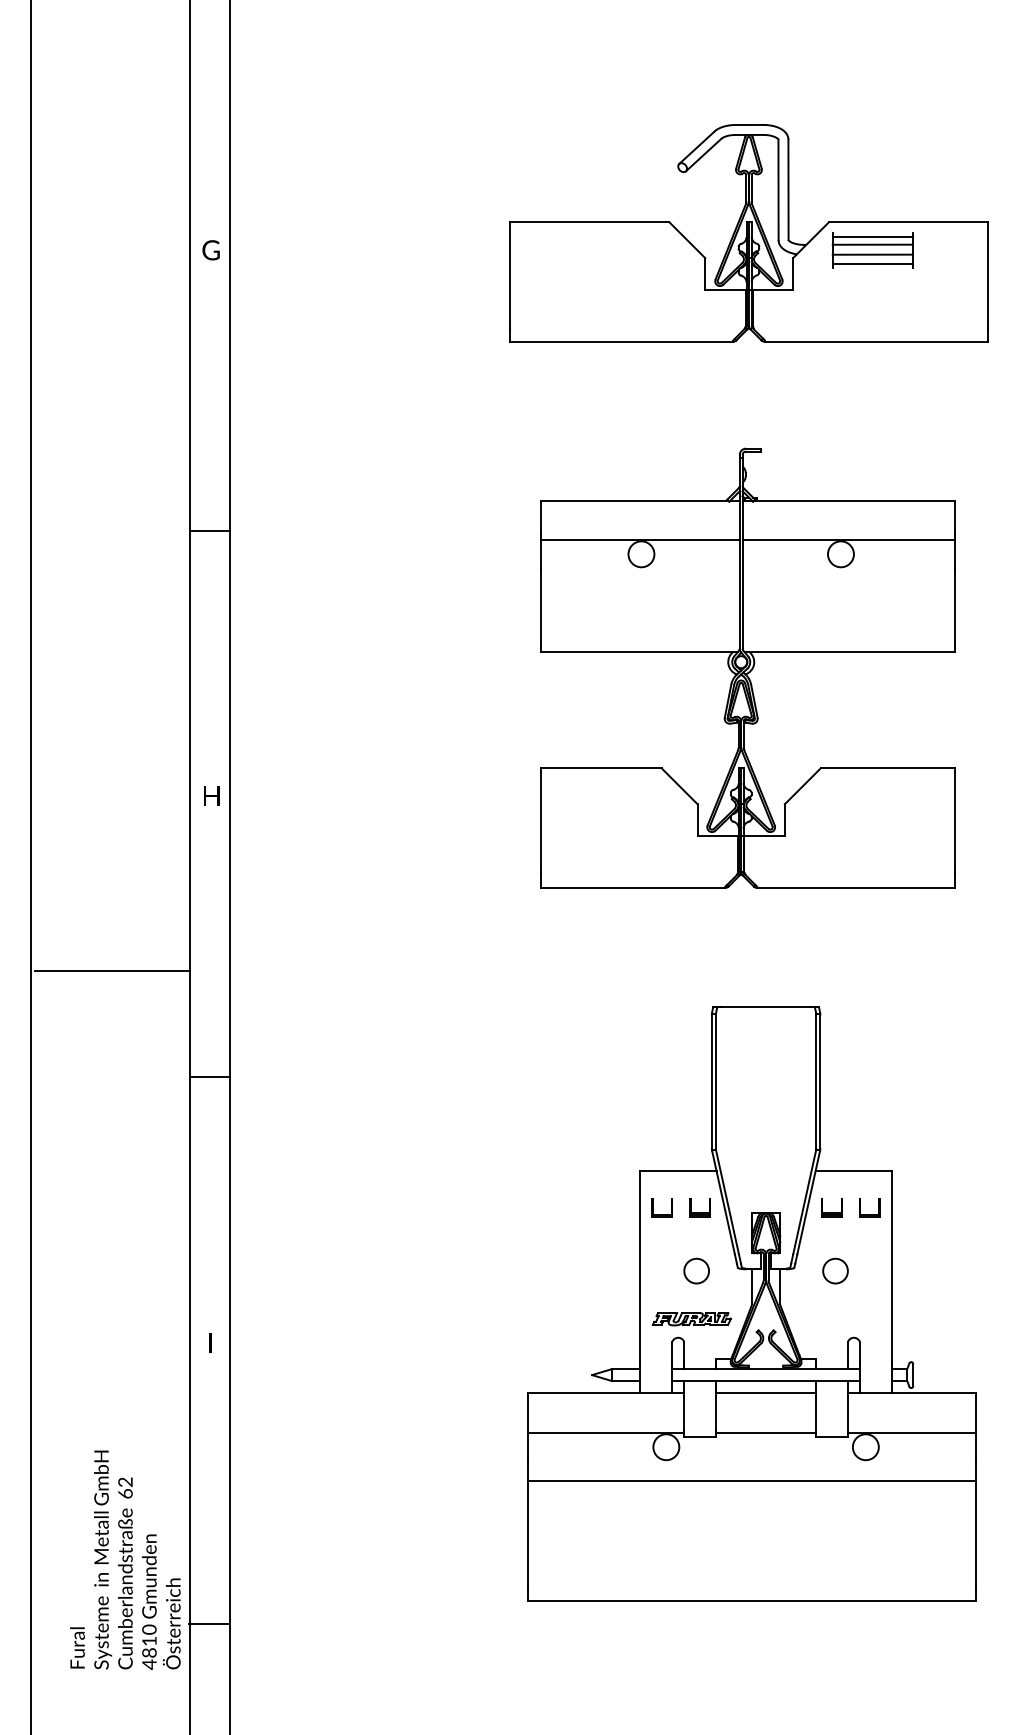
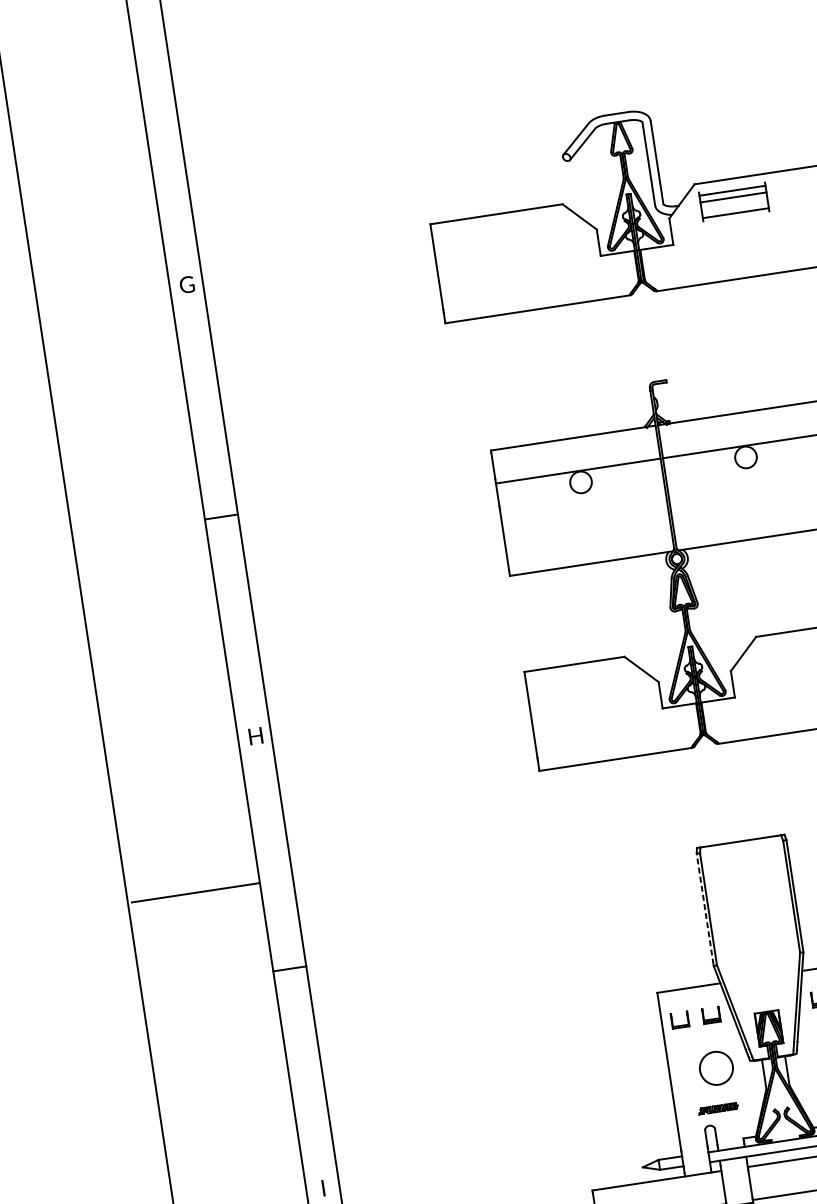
line: (872, 254) -> (734, 205), removed
line: (711, 1081) -> (704, 909), solid -> dashed
circle: (696, 1270) -> (716, 1067), size x1.6
part: (691, 1319) -> (718, 1108), size x0.6

